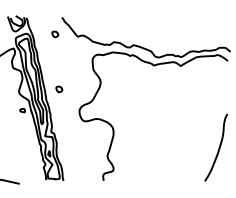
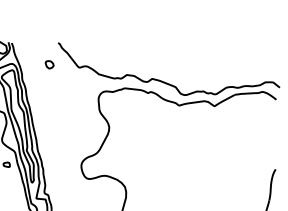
part: (59, 89) -> (55, 137), removed

